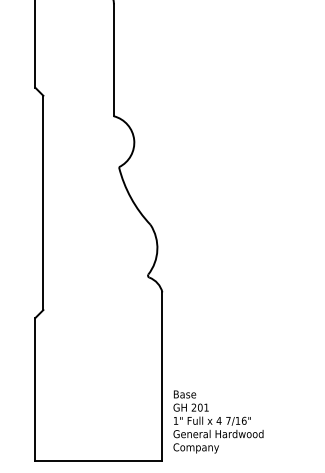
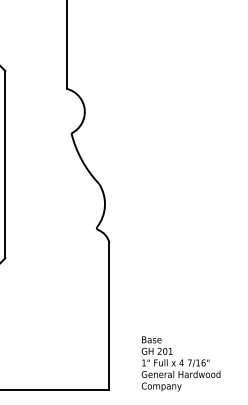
text: (218, 421) -> (181, 363), moved

